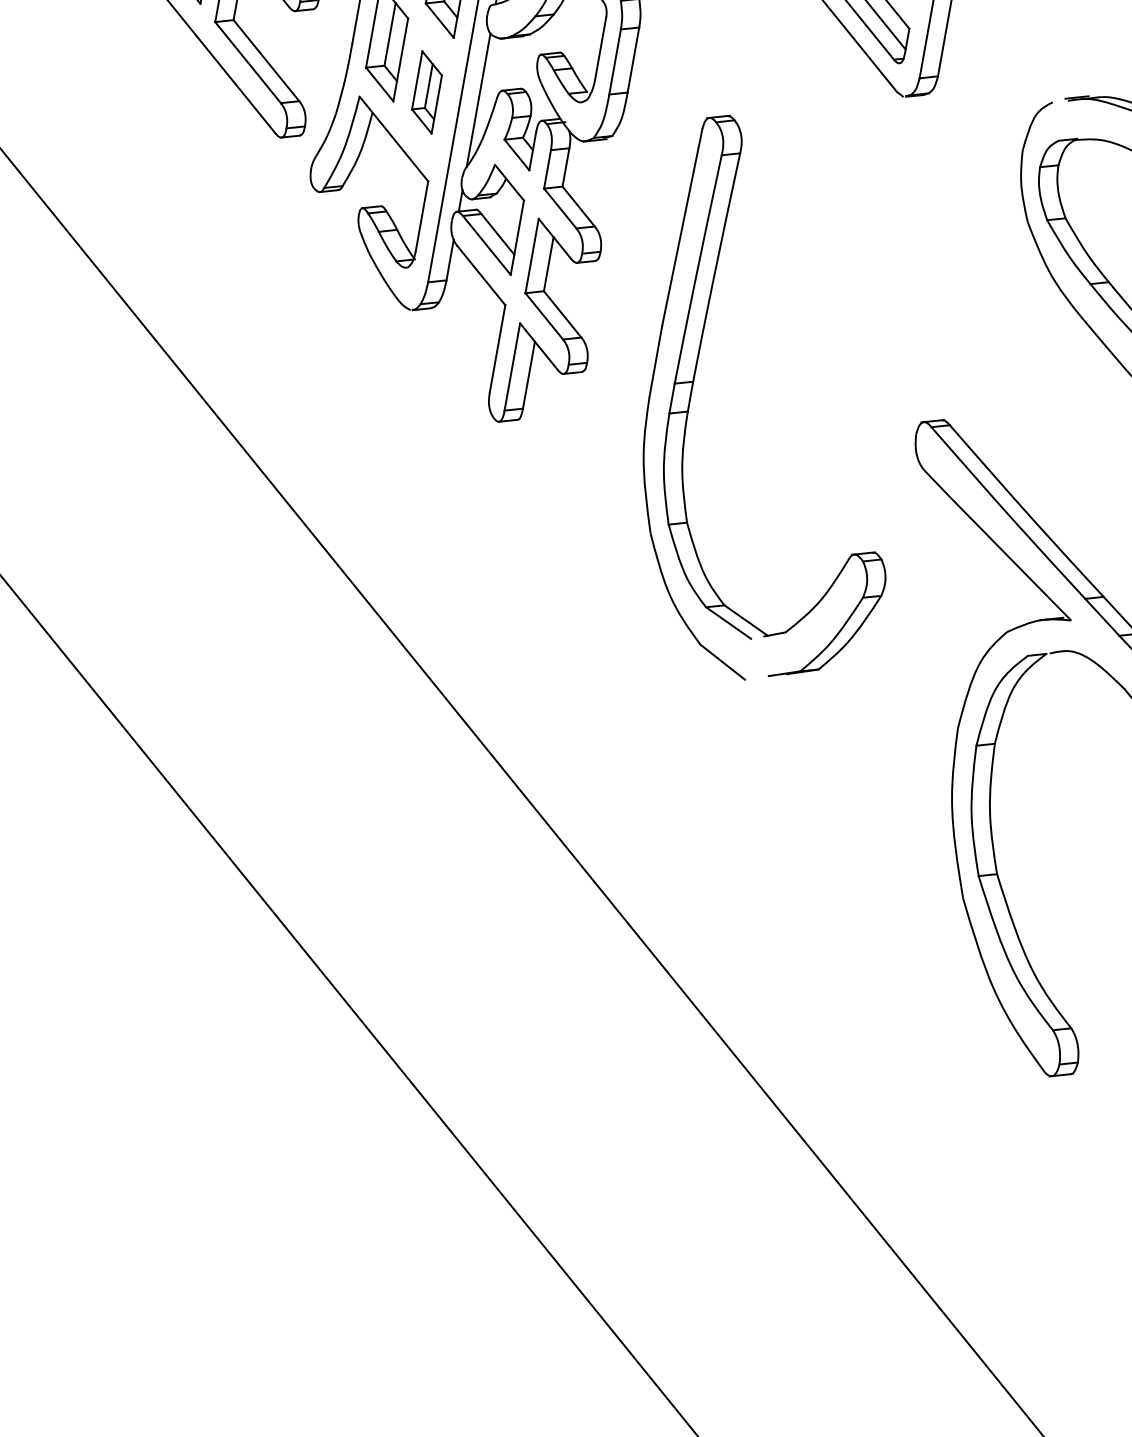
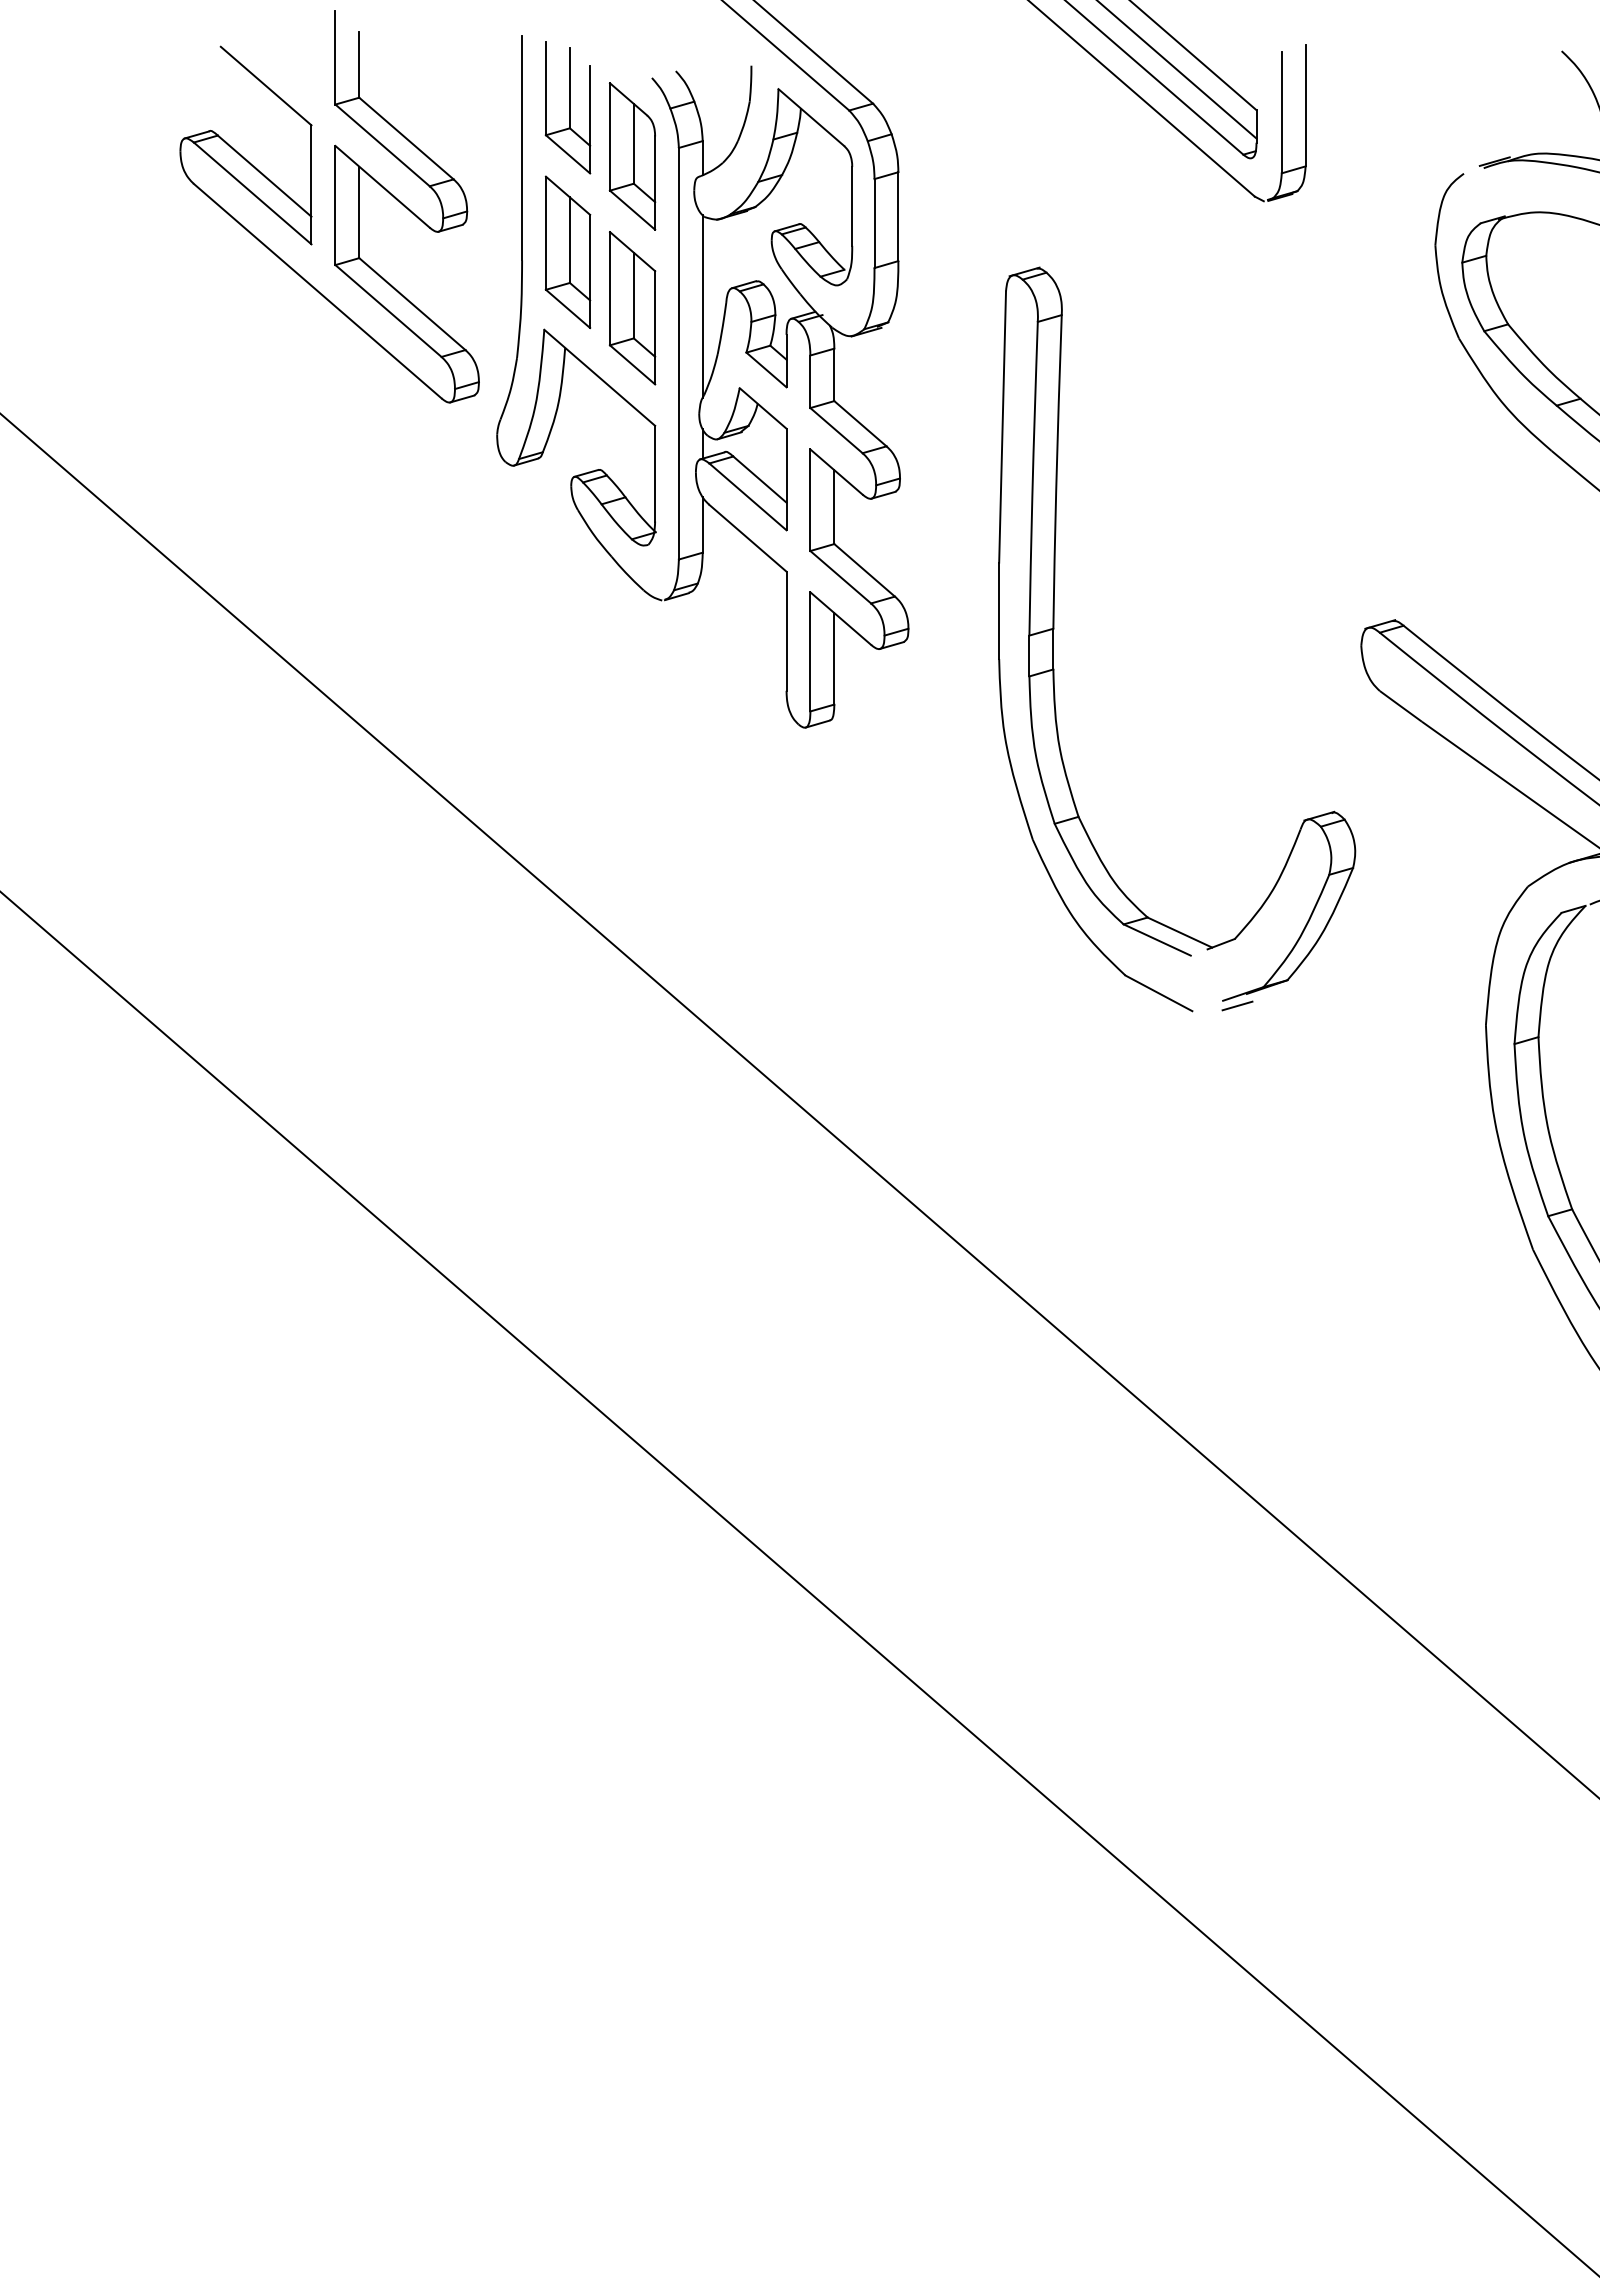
part: (426, 92) -> (632, 308), size x1.43
line: (778, 681) -> (1237, 1005), added

